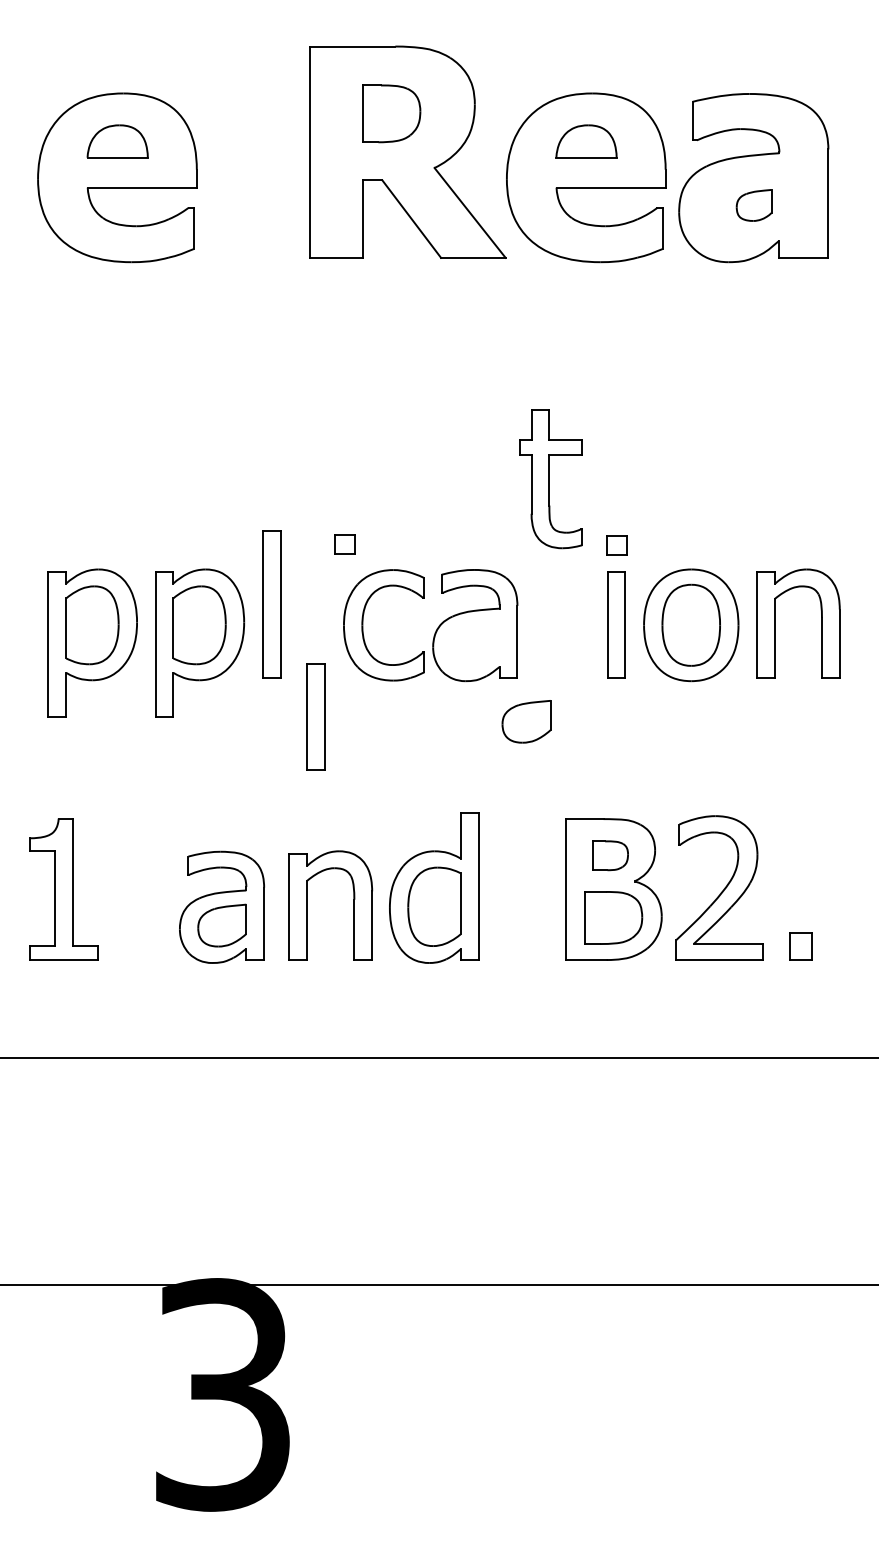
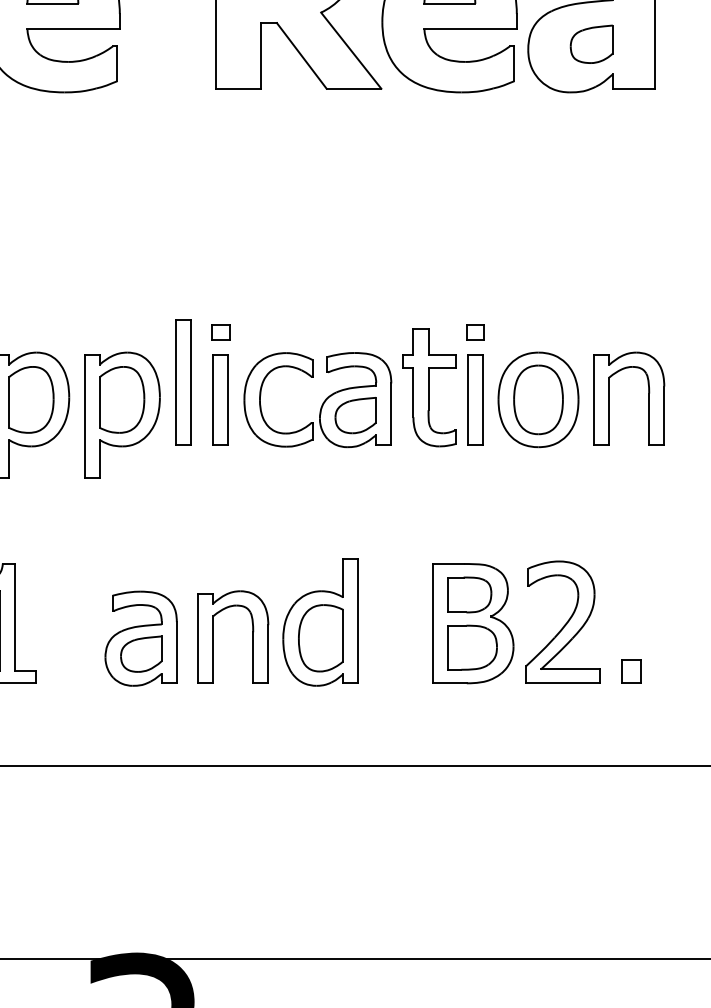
part: (753, 205) -> (591, 44), size x1.43
part: (550, 479) -> (429, 388), moved
part: (344, 544) -> (220, 332), moved
part: (315, 716) -> (220, 399), moved
part: (526, 721) -> (355, 415), moved
part: (610, 855) -> (470, 594), size x1.43

